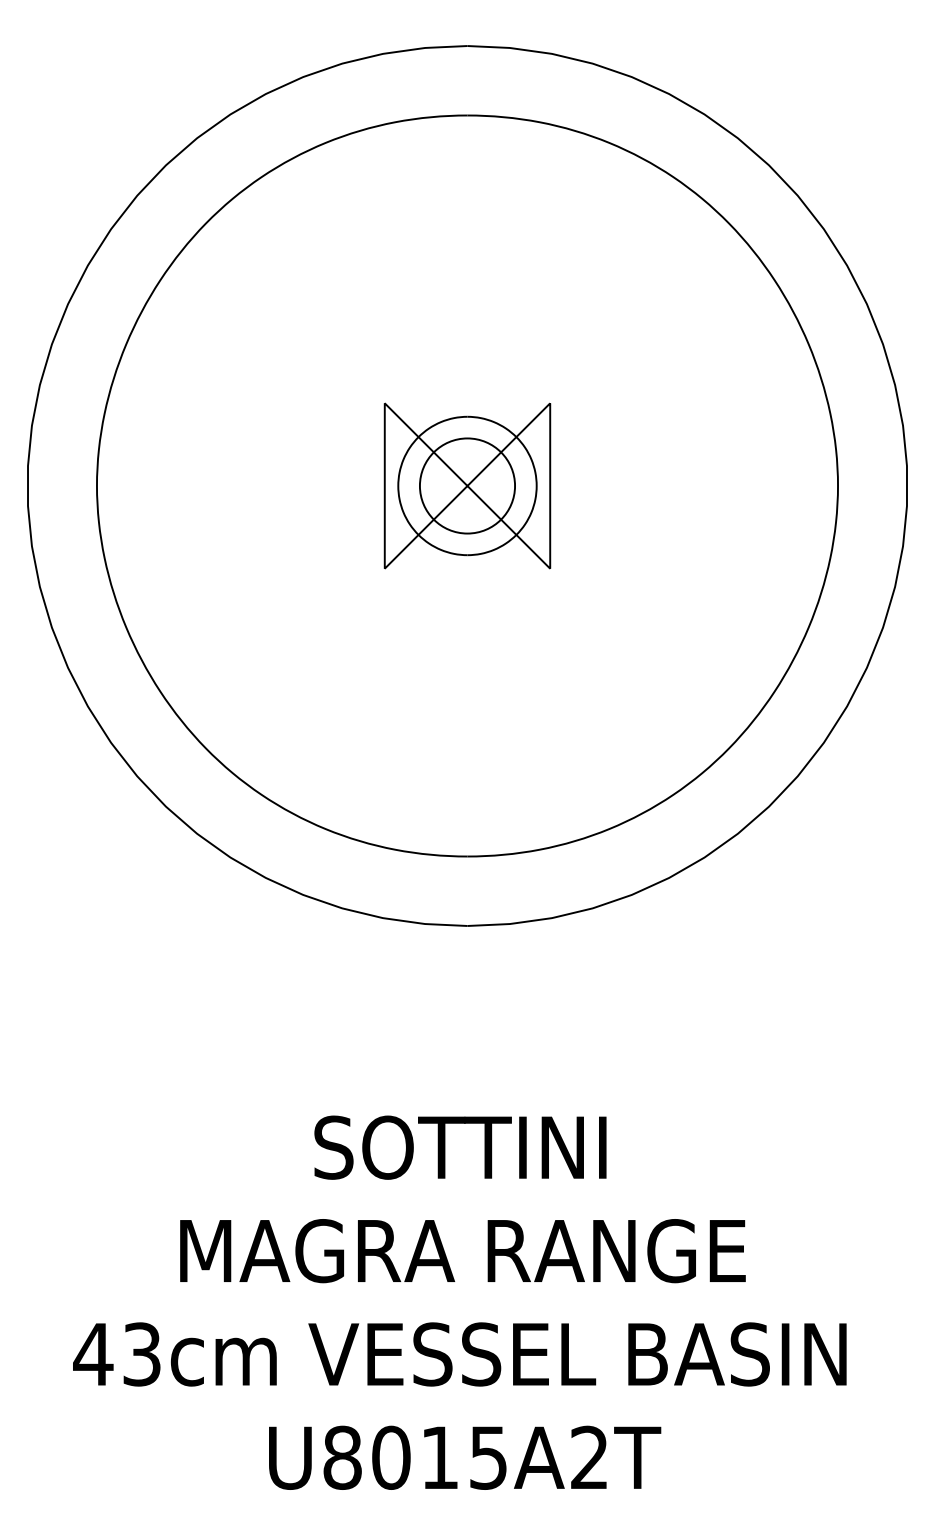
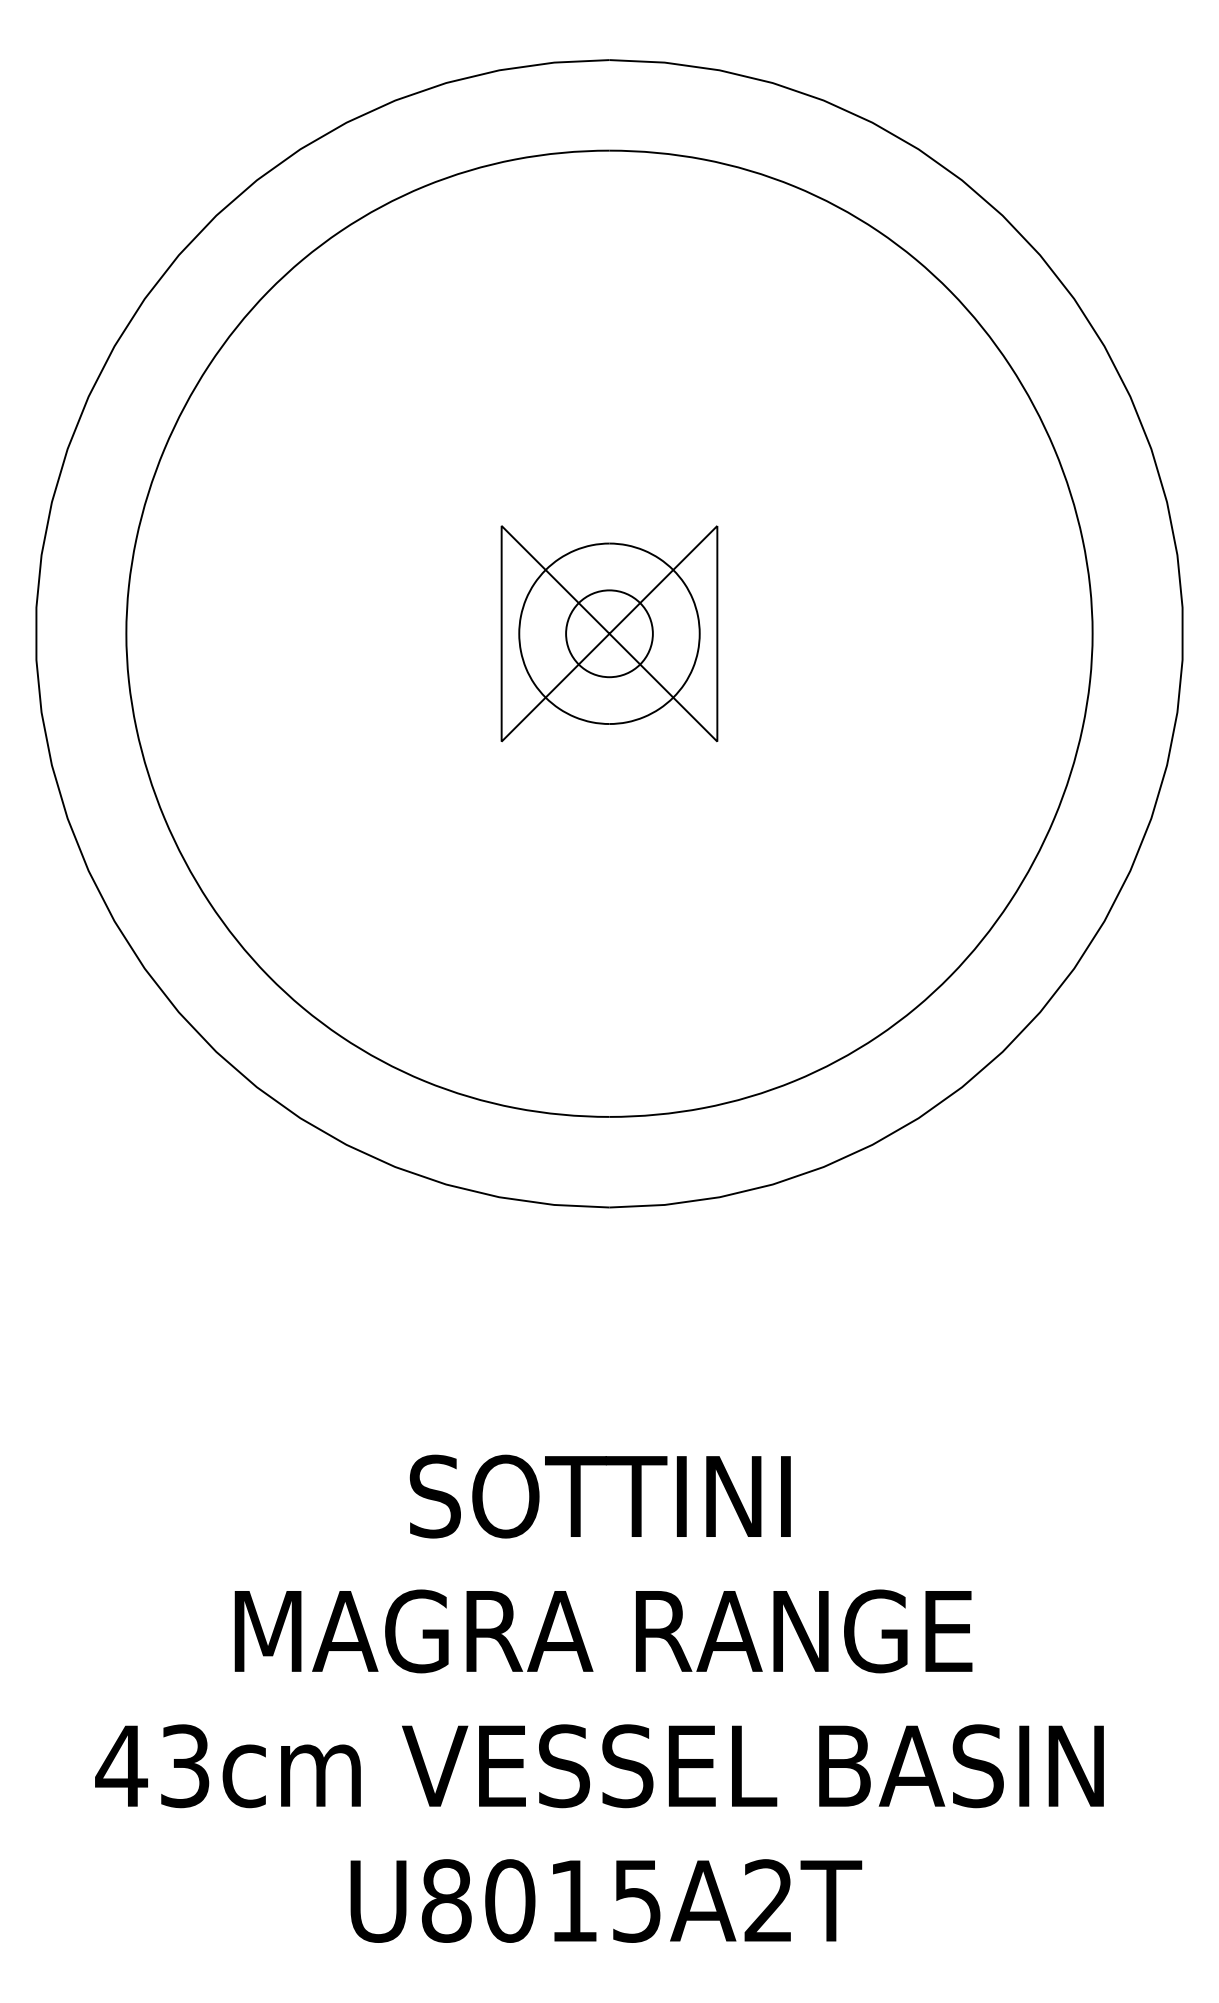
circle: (467, 485) -> (609, 633), size x0.7

